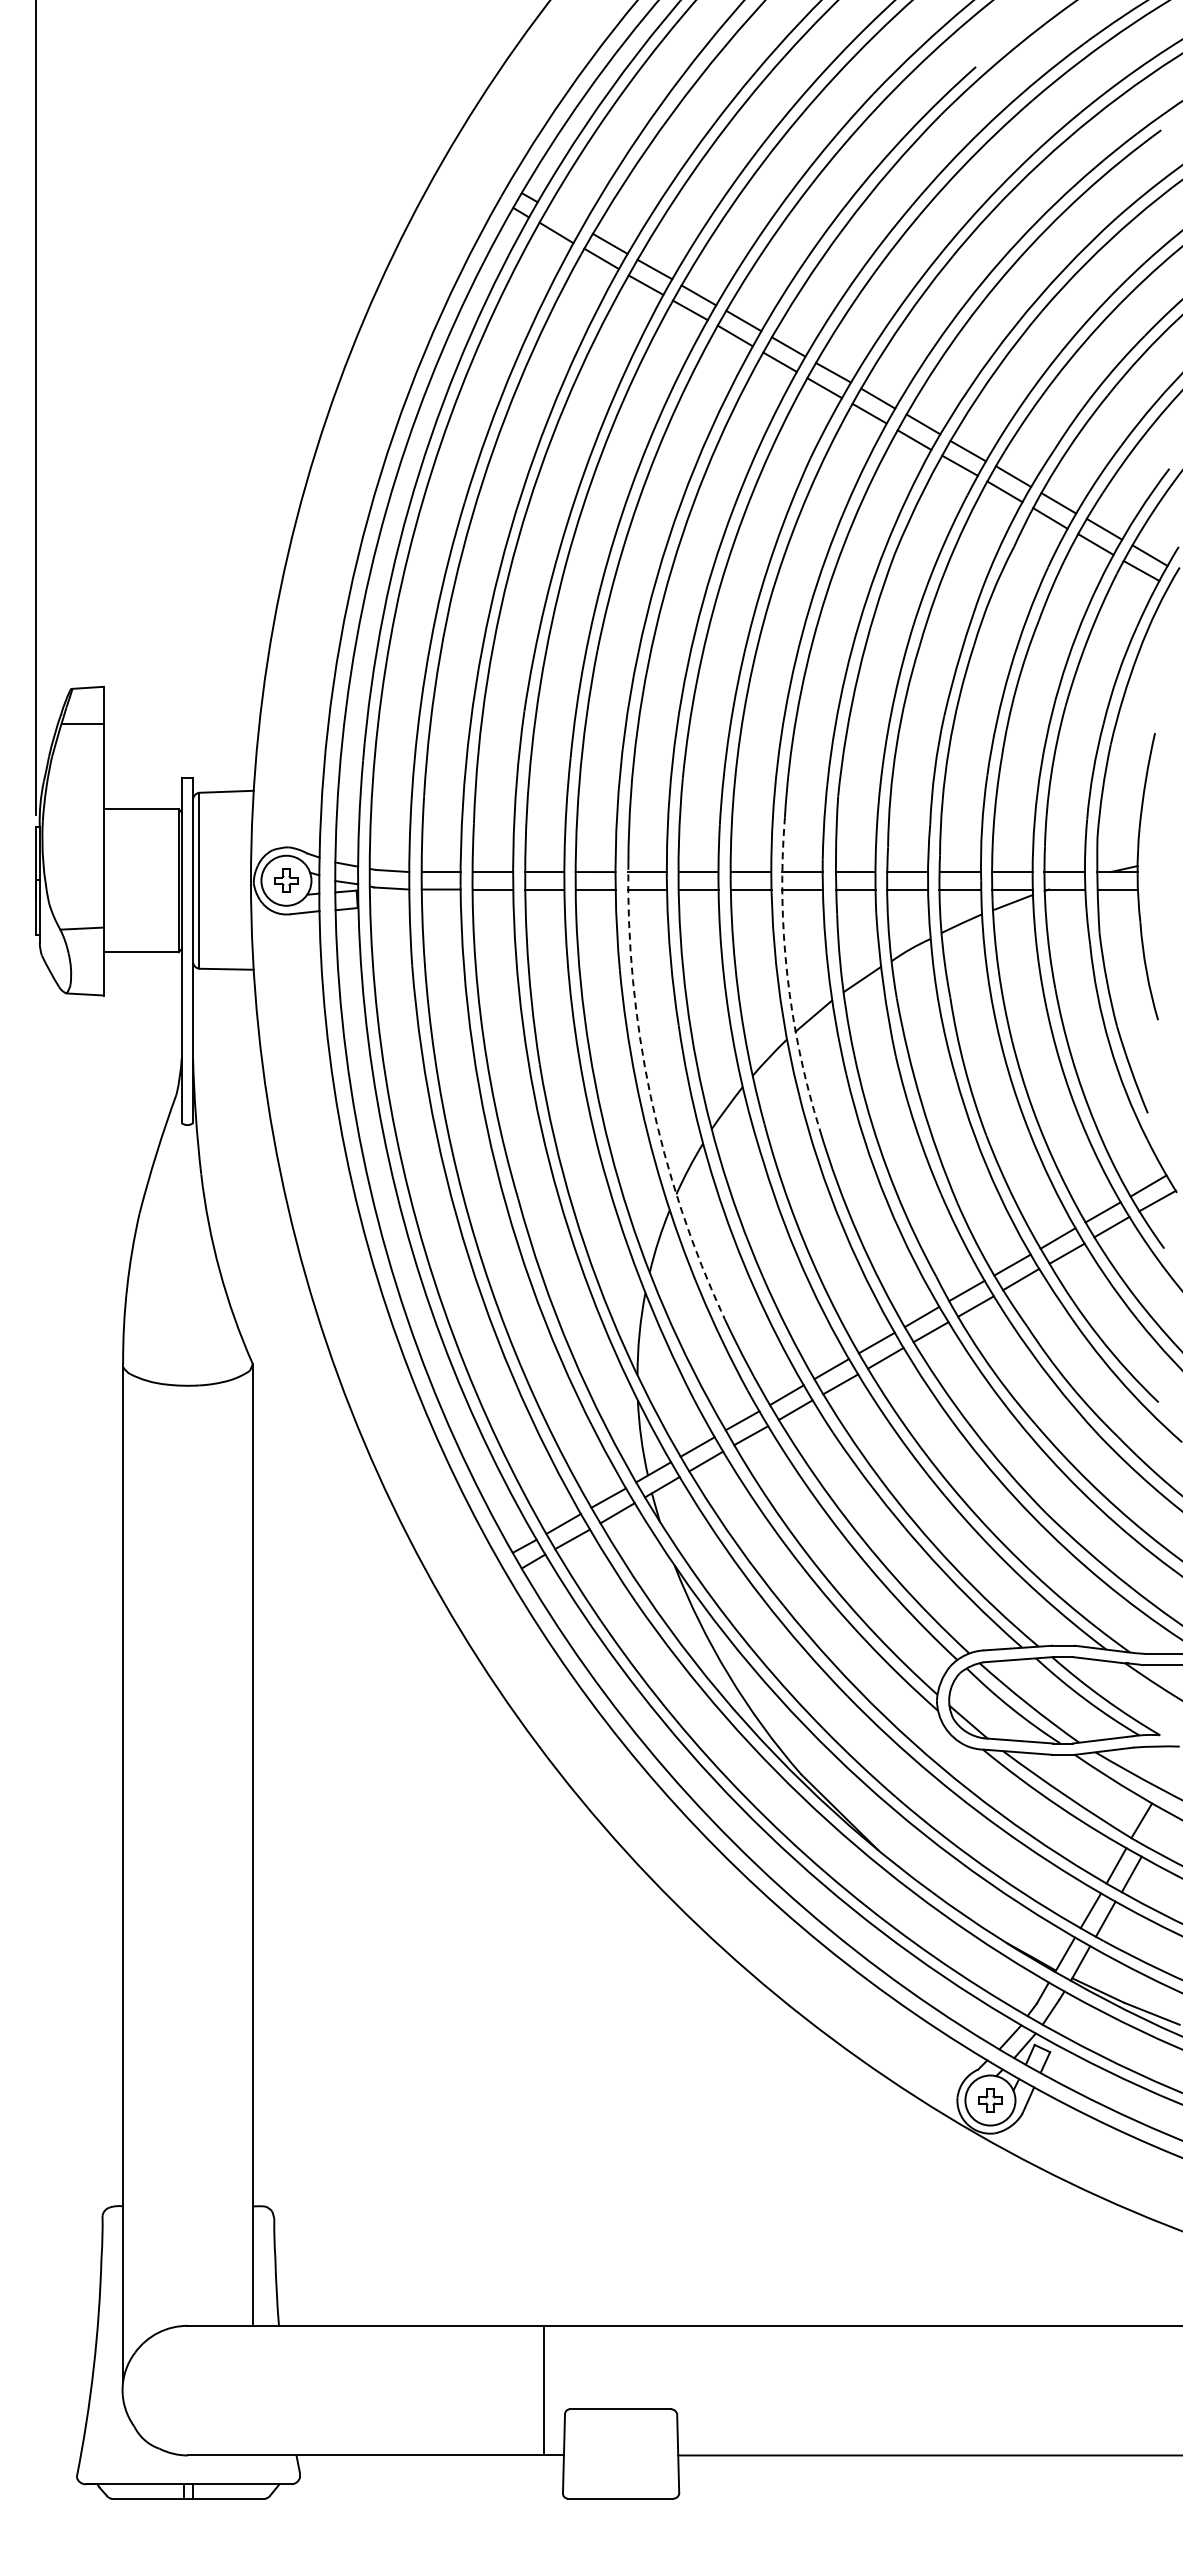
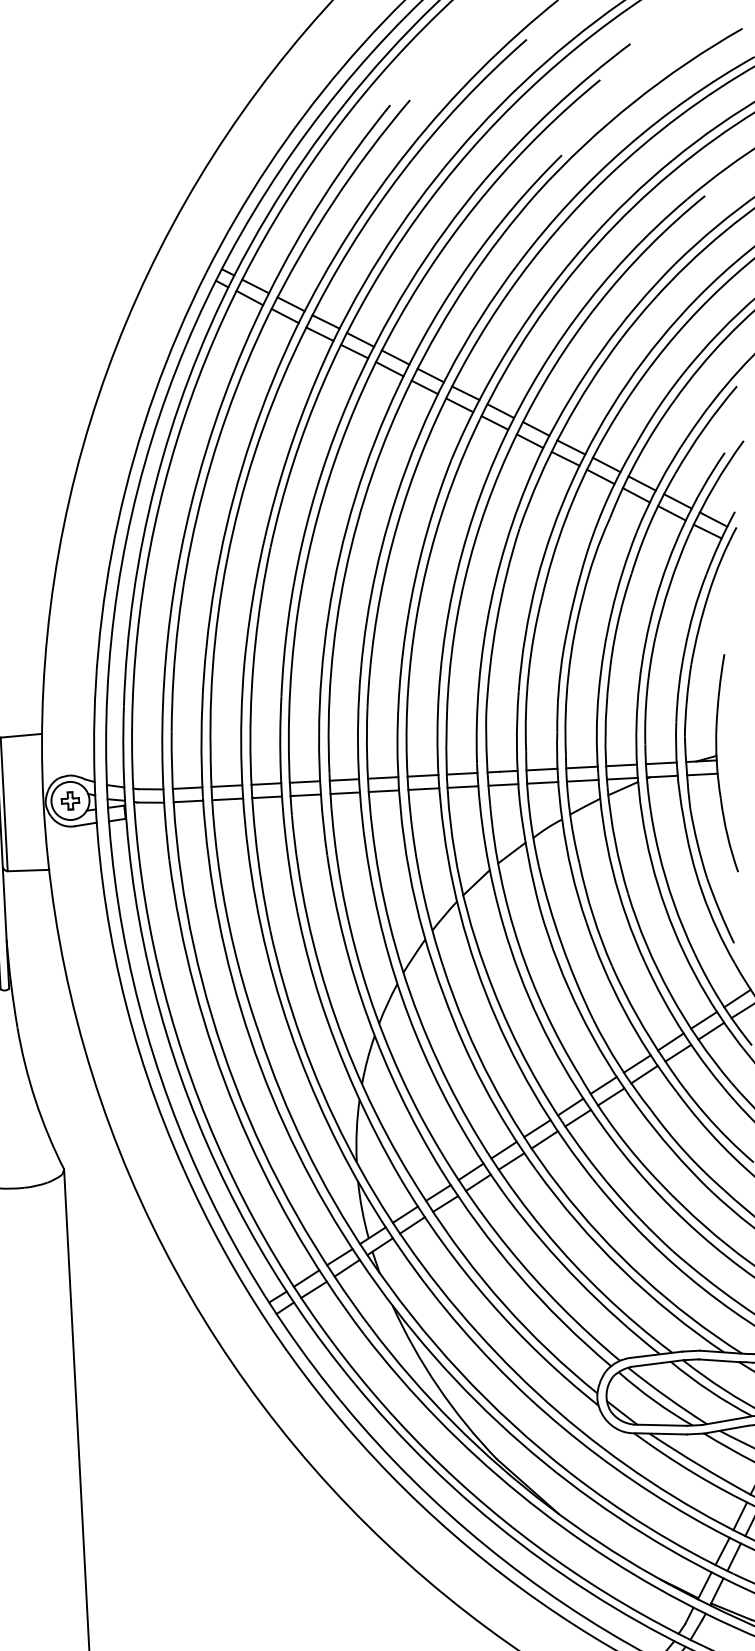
line: (564, 217) -> (255, 286), added
arc: (787, 975) -> (454, 852), dashed -> solid
arc: (650, 1096) -> (355, 950), dashed -> solid

